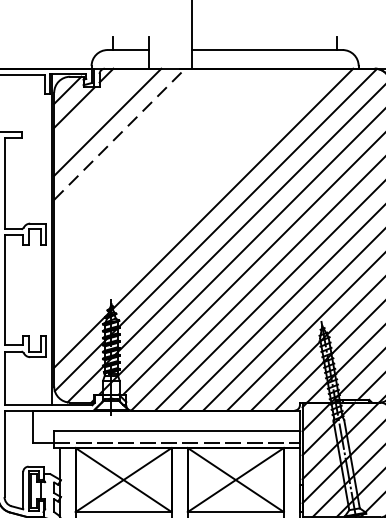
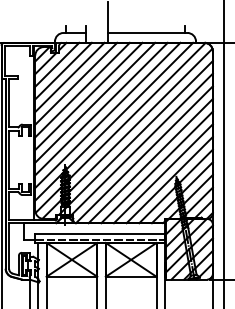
line: (96, 109) -> (57, 64), added
line: (118, 134) -> (69, 77), dashed -> solid
line: (132, 145) -> (76, 83), added
line: (143, 157) -> (82, 89), added
line: (154, 170) -> (88, 96), added
line: (168, 181) -> (95, 102), added
line: (179, 193) -> (101, 108), added
line: (190, 204) -> (107, 114), added

